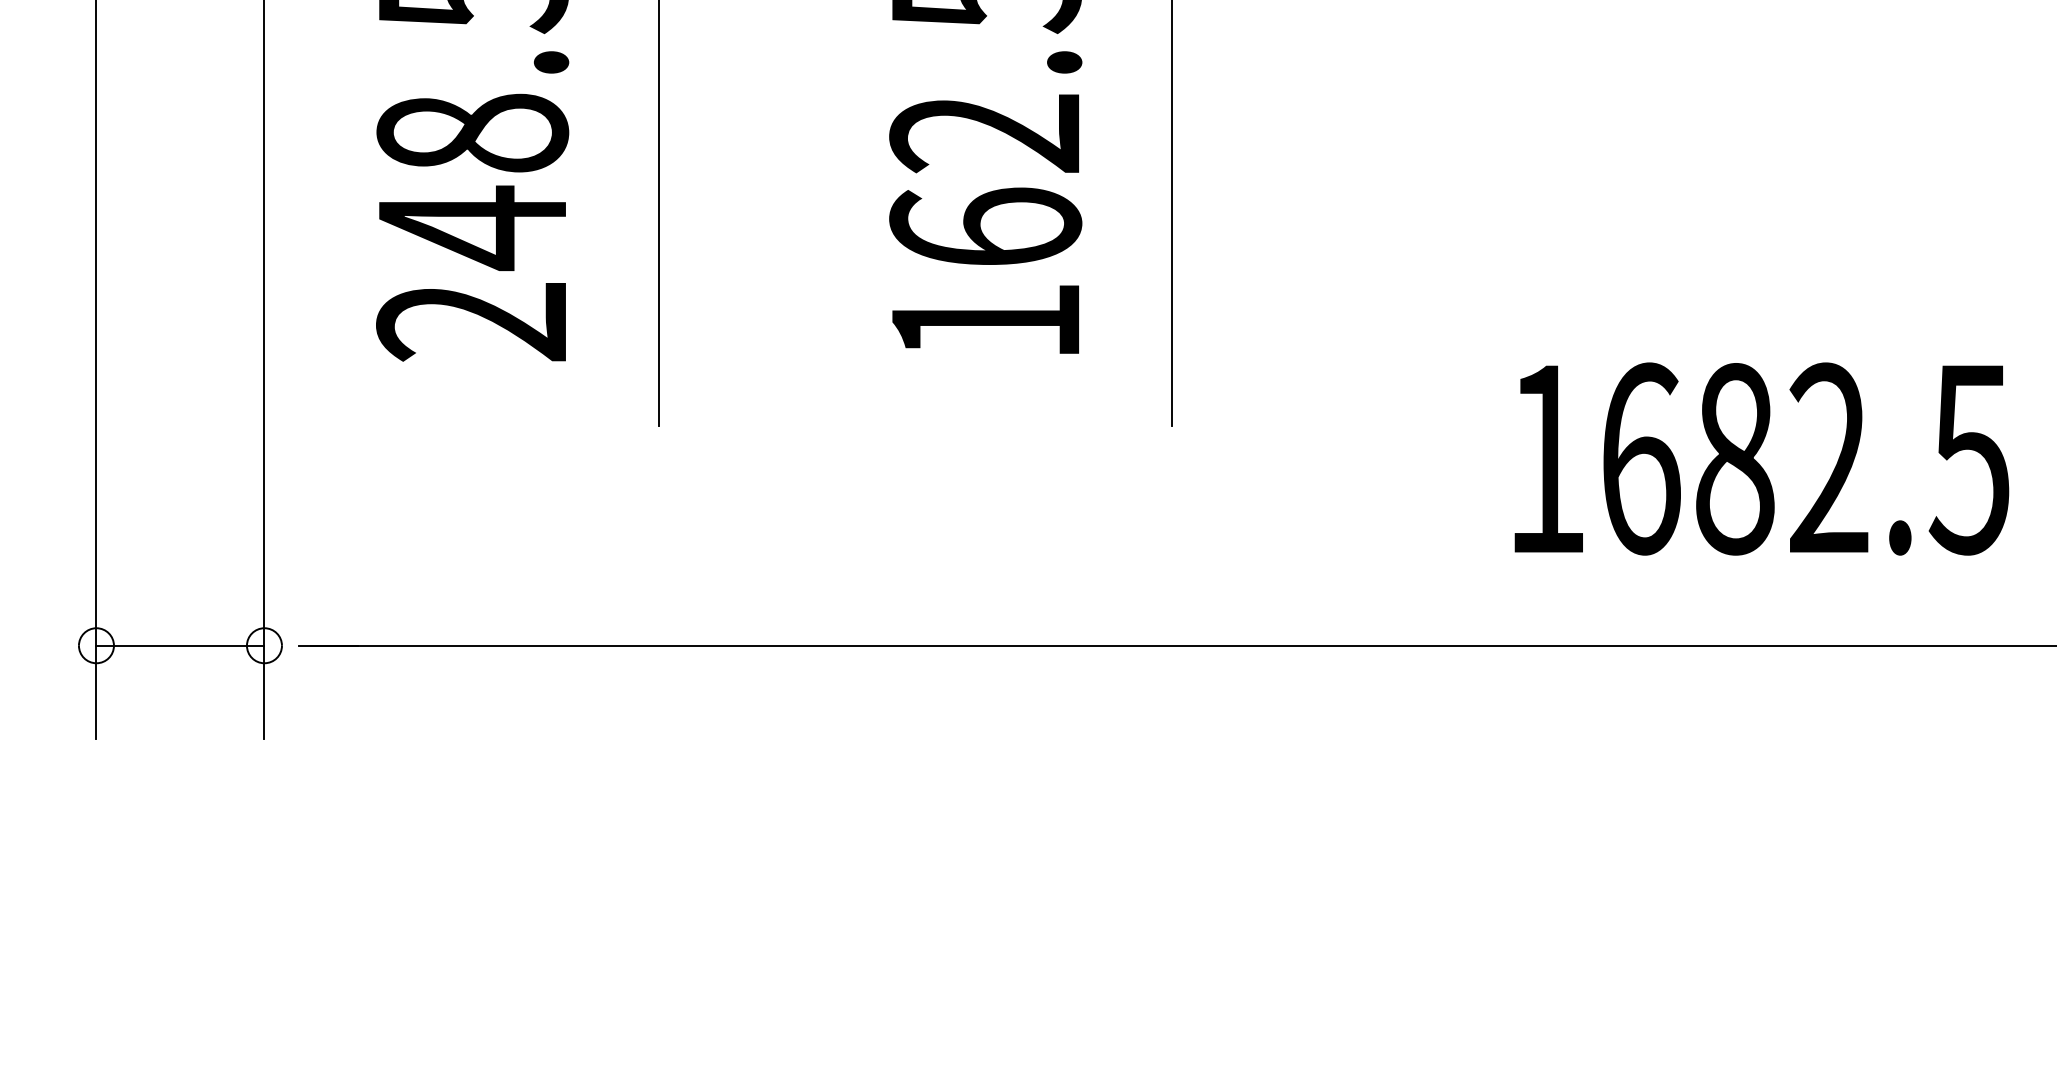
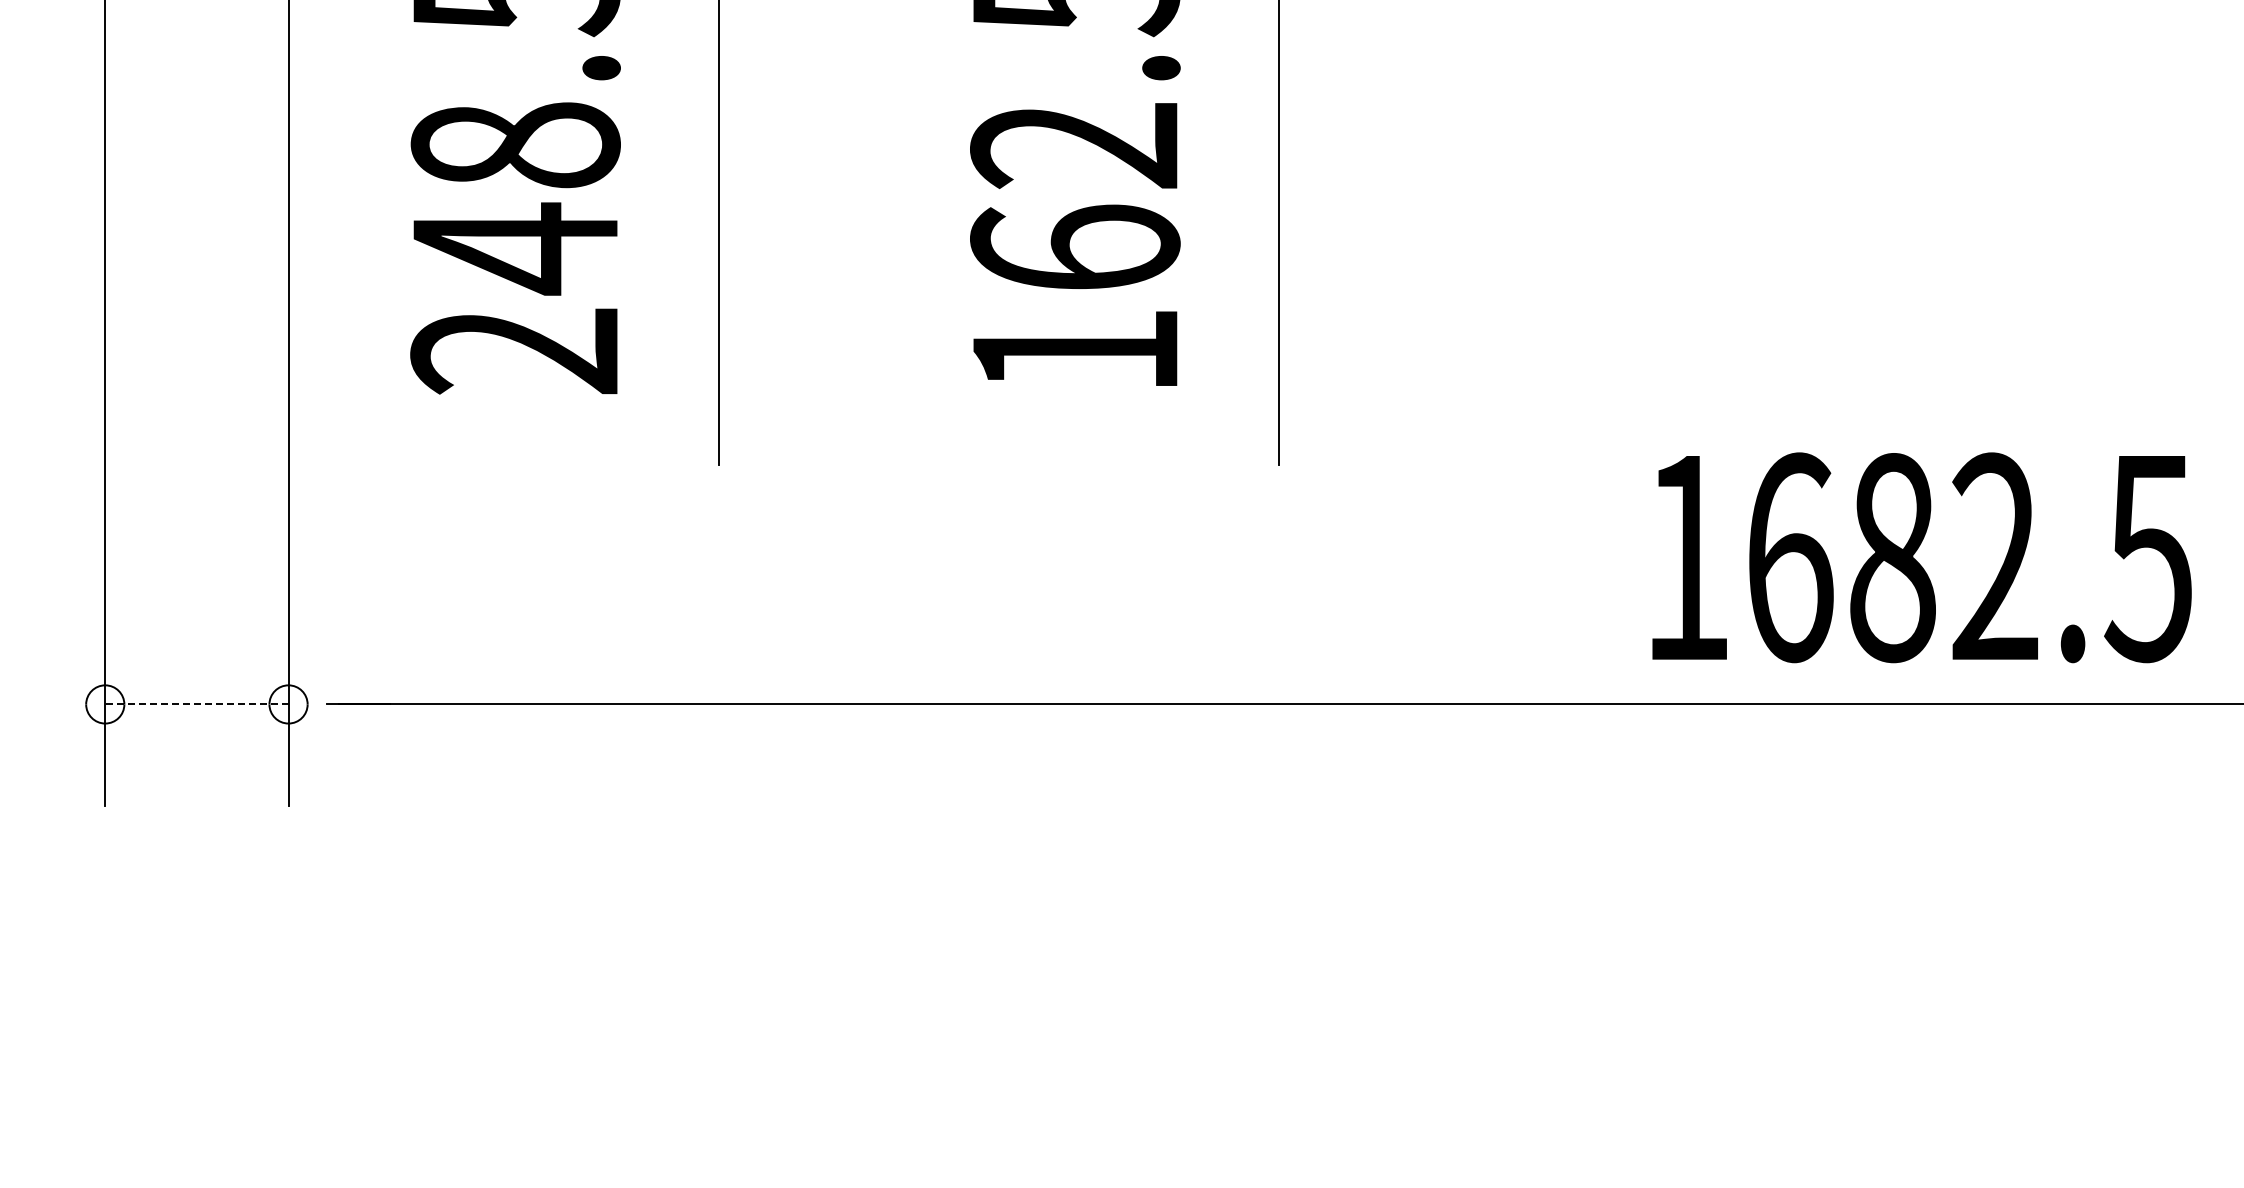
text: (1761, 458) -> (1921, 557), moved
line: (180, 645) -> (196, 704), solid -> dashed

